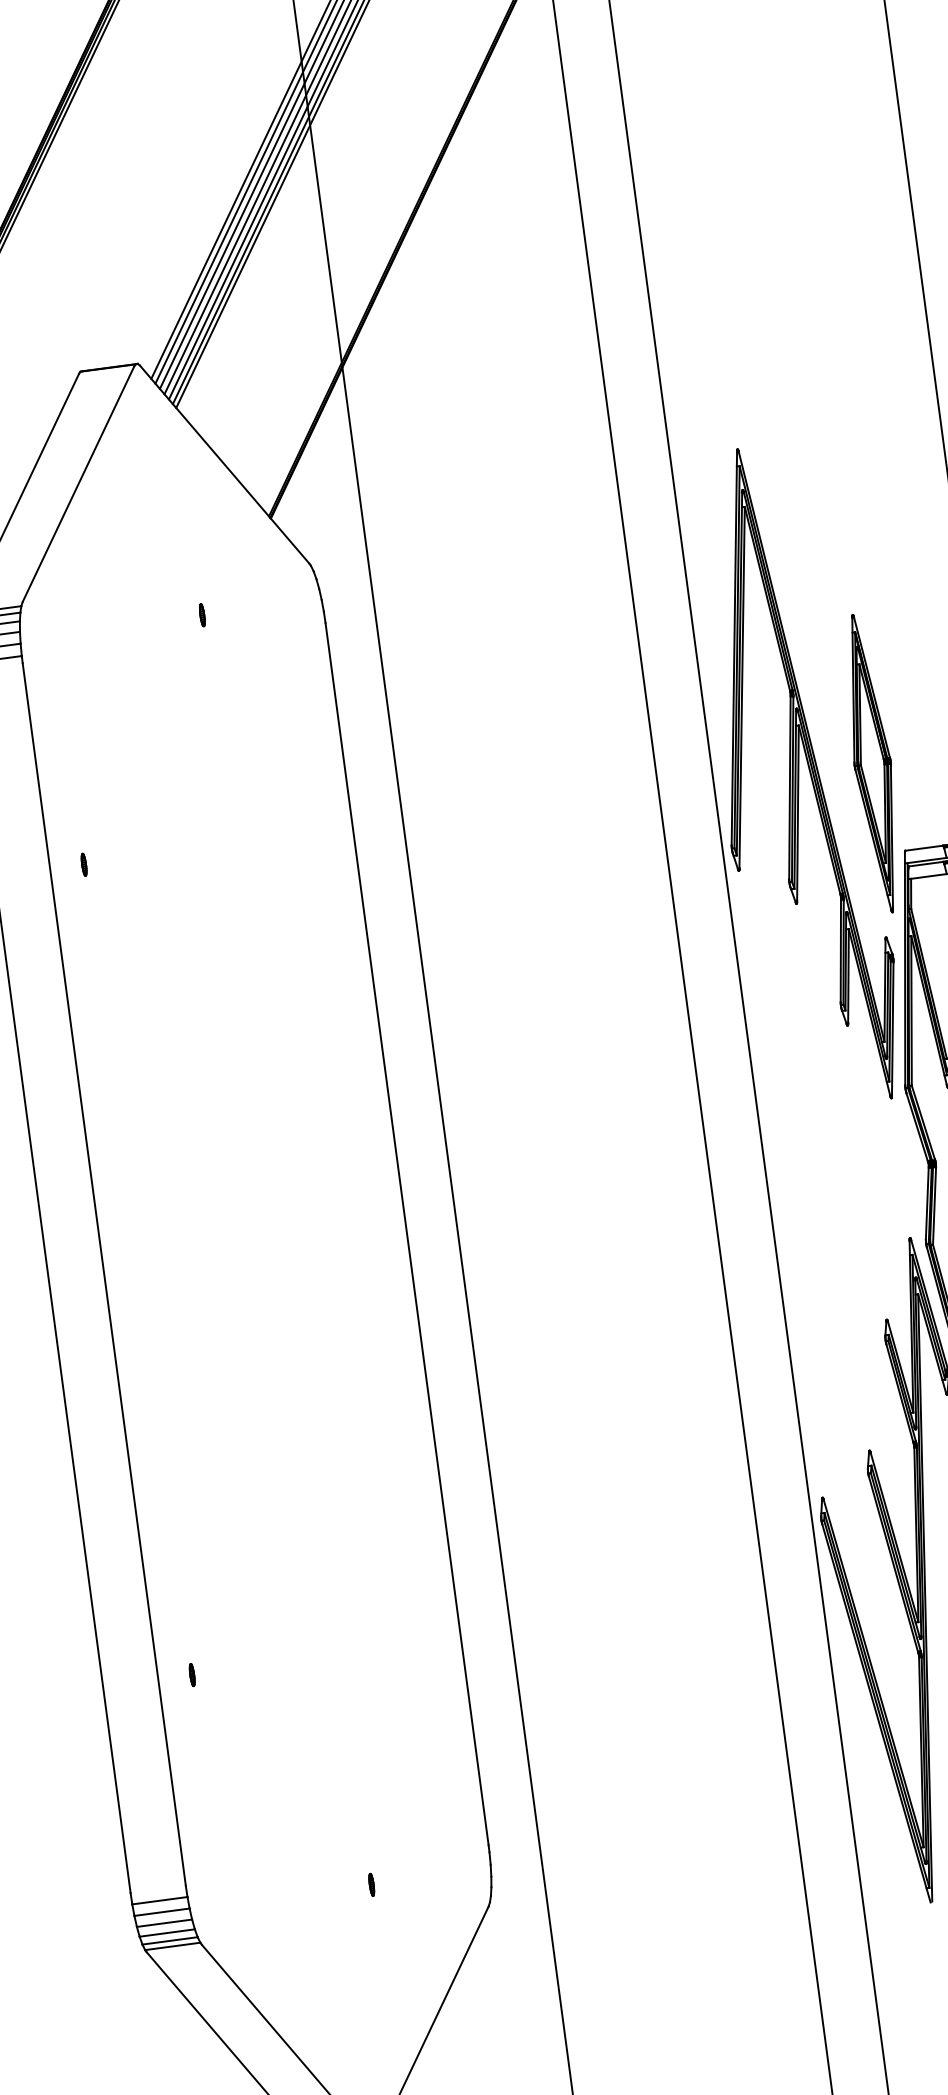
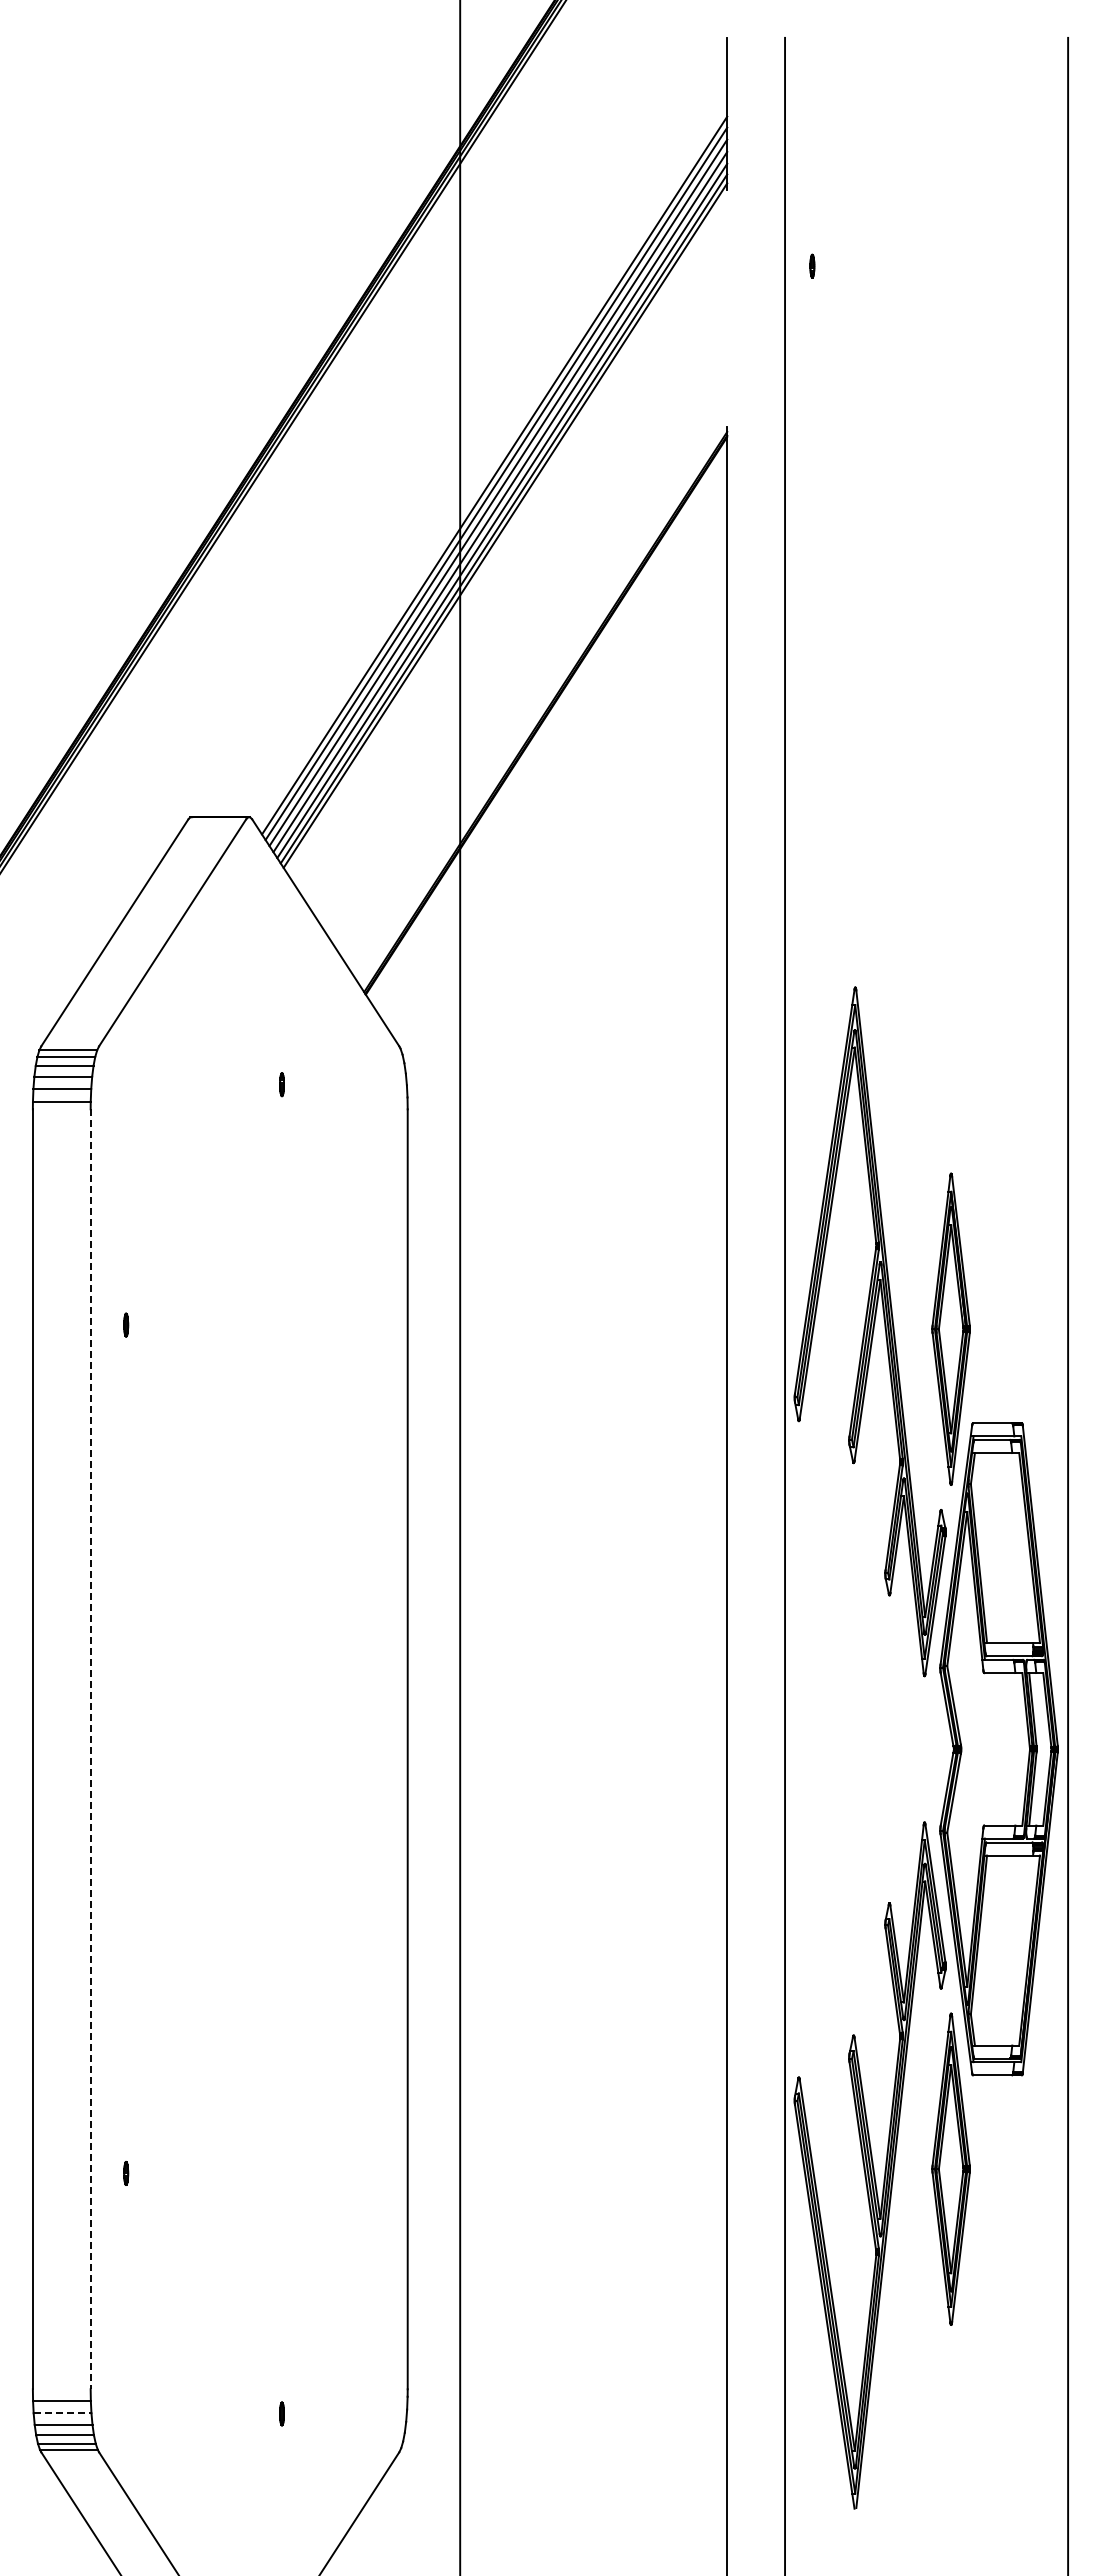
line: (104, 1274) -> (90, 1749), solid -> dashed
line: (161, 1912) -> (62, 2413), solid -> dashed

